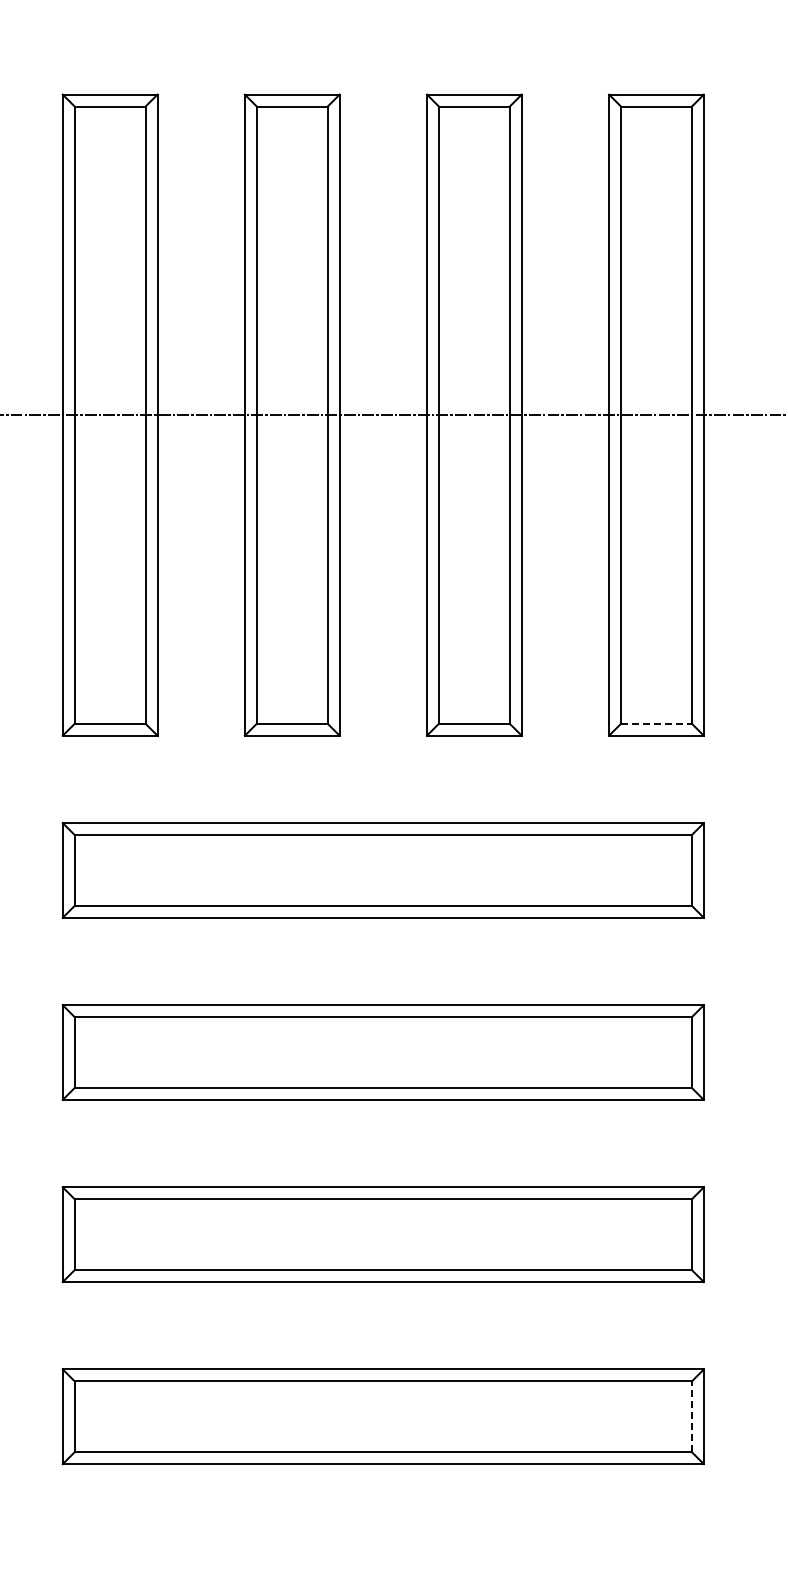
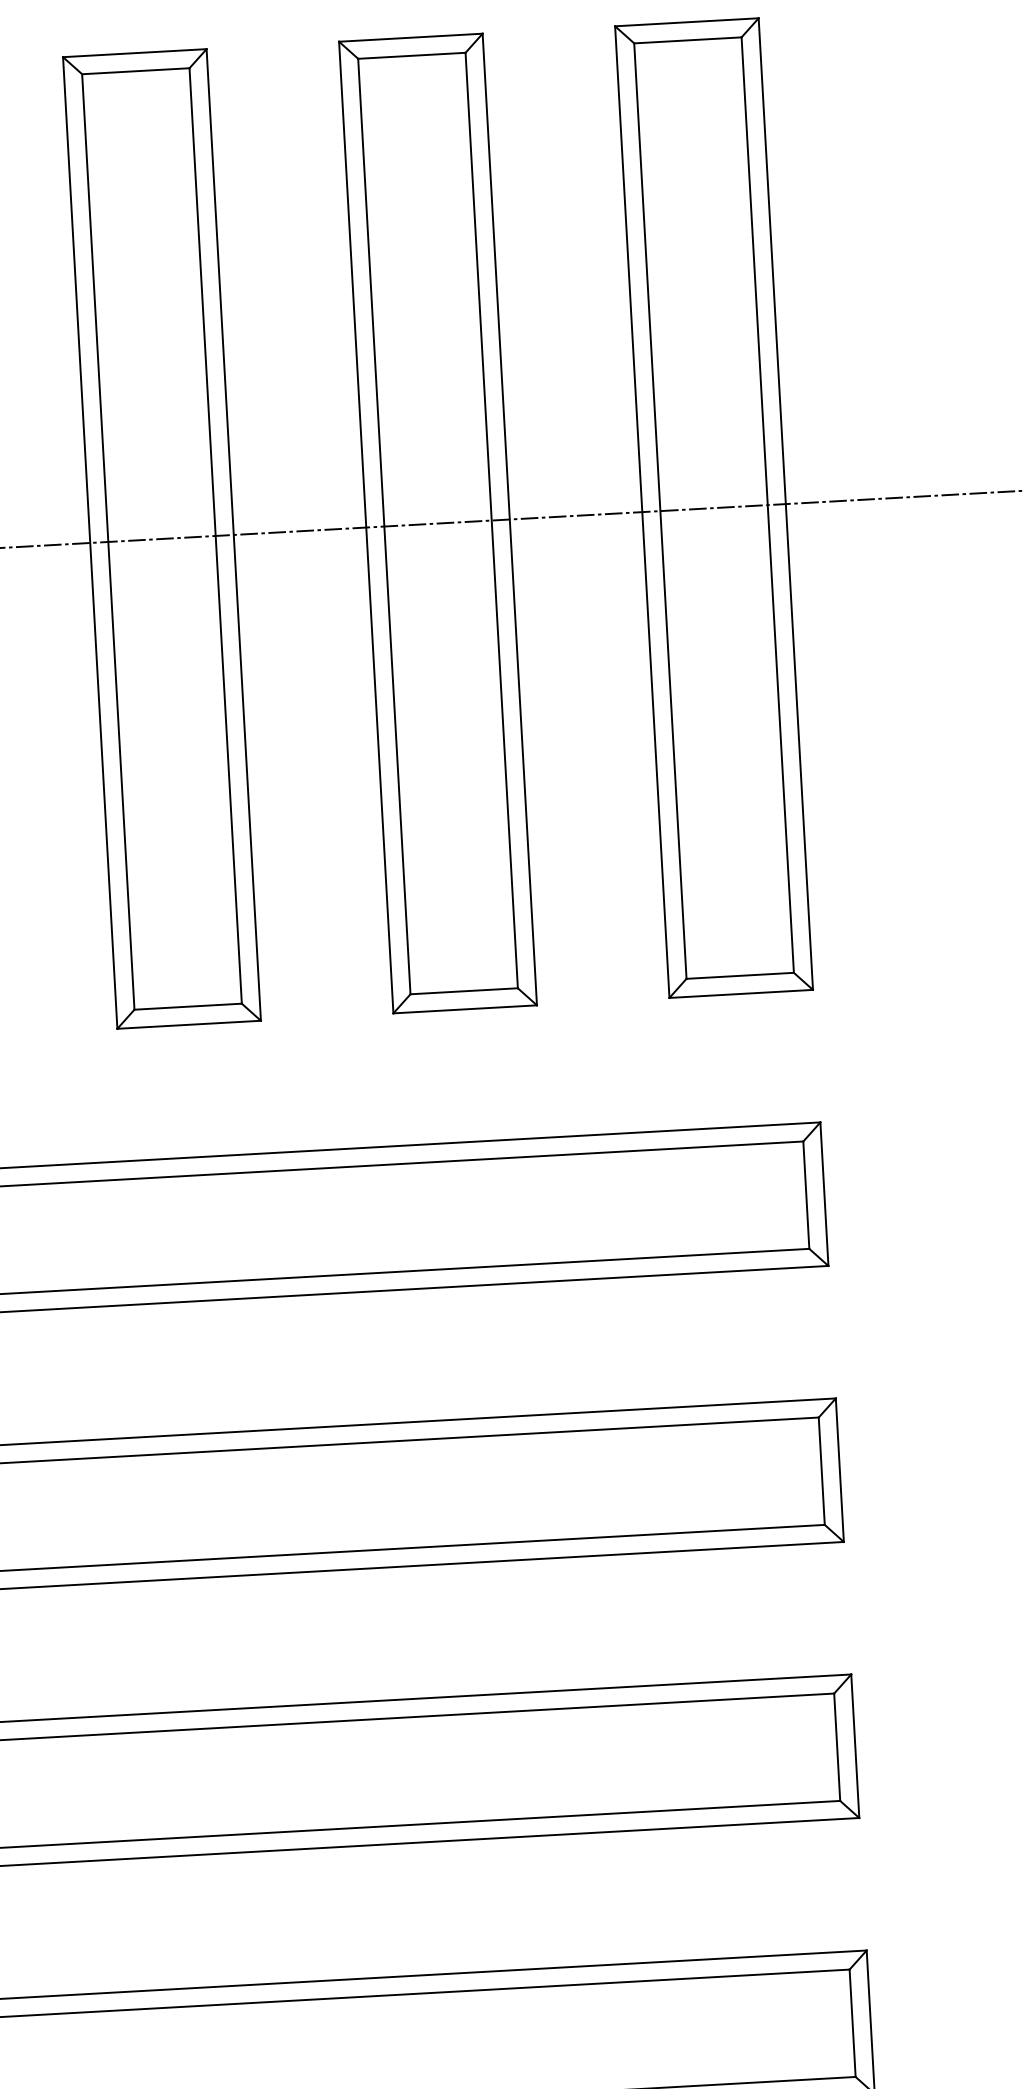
line: (656, 723) -> (740, 975), dashed -> solid
line: (691, 1416) -> (851, 2022), dashed -> solid

